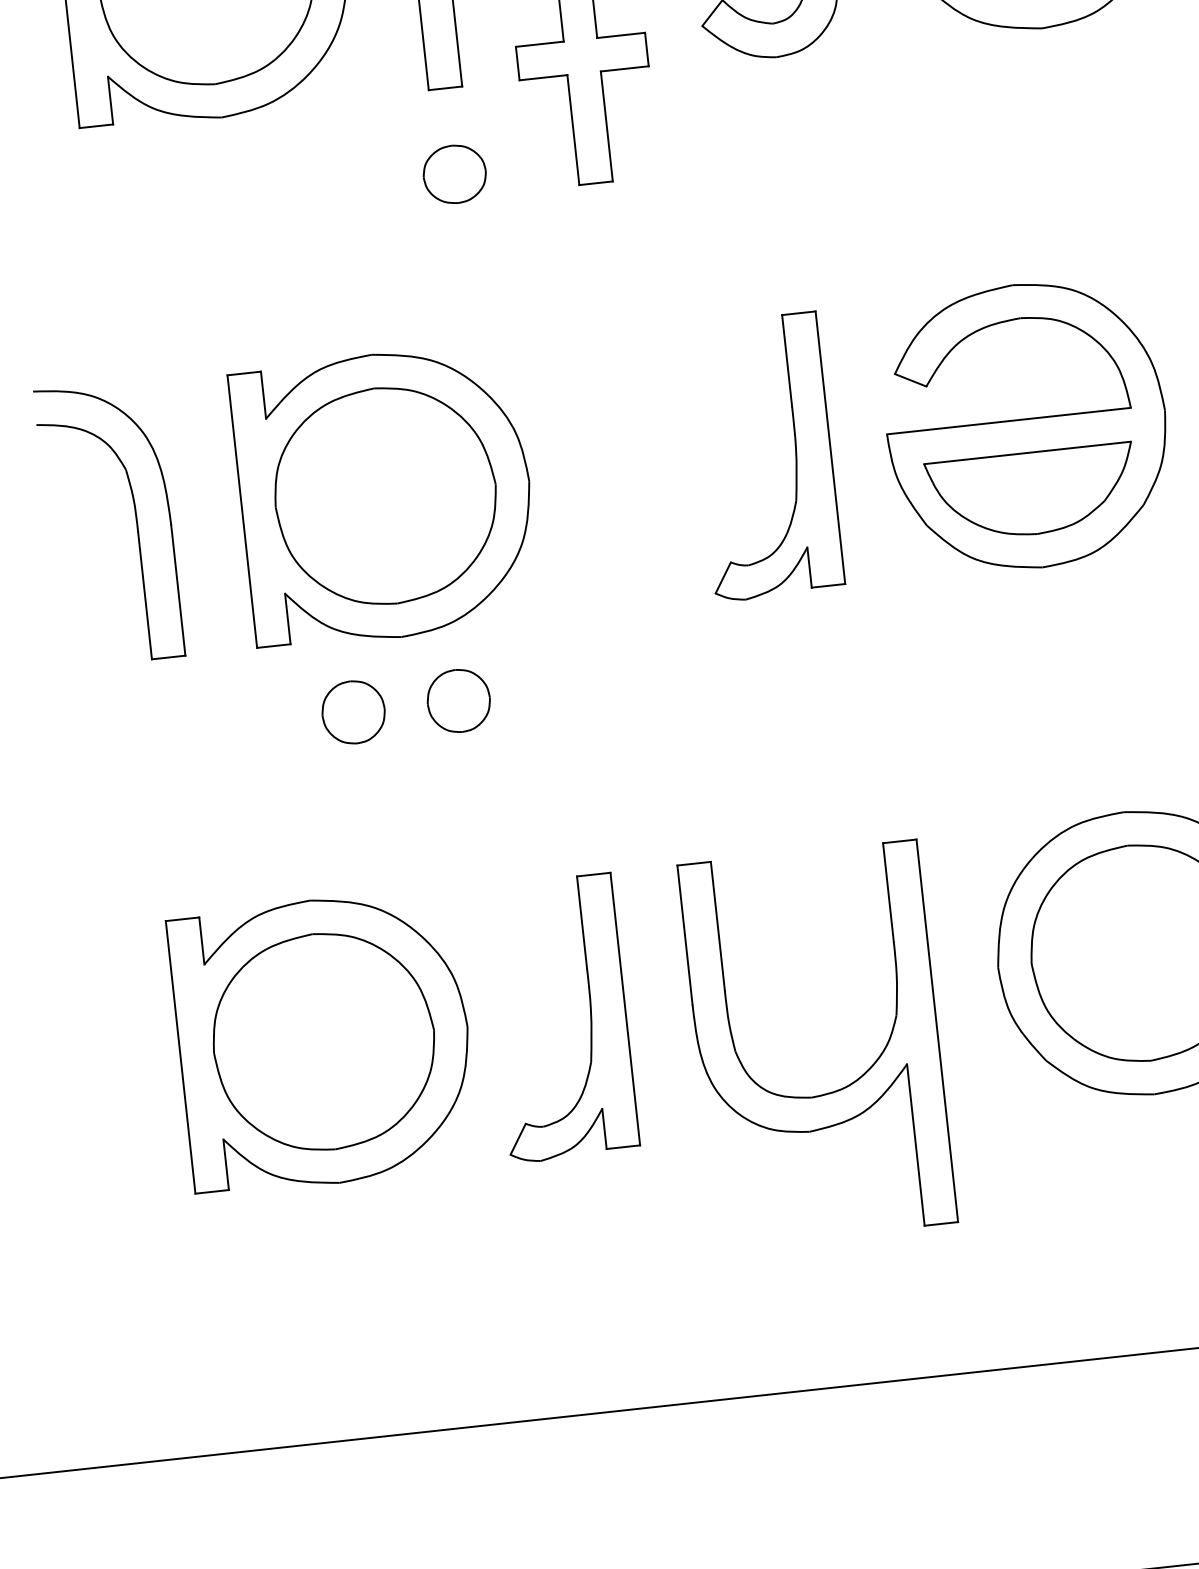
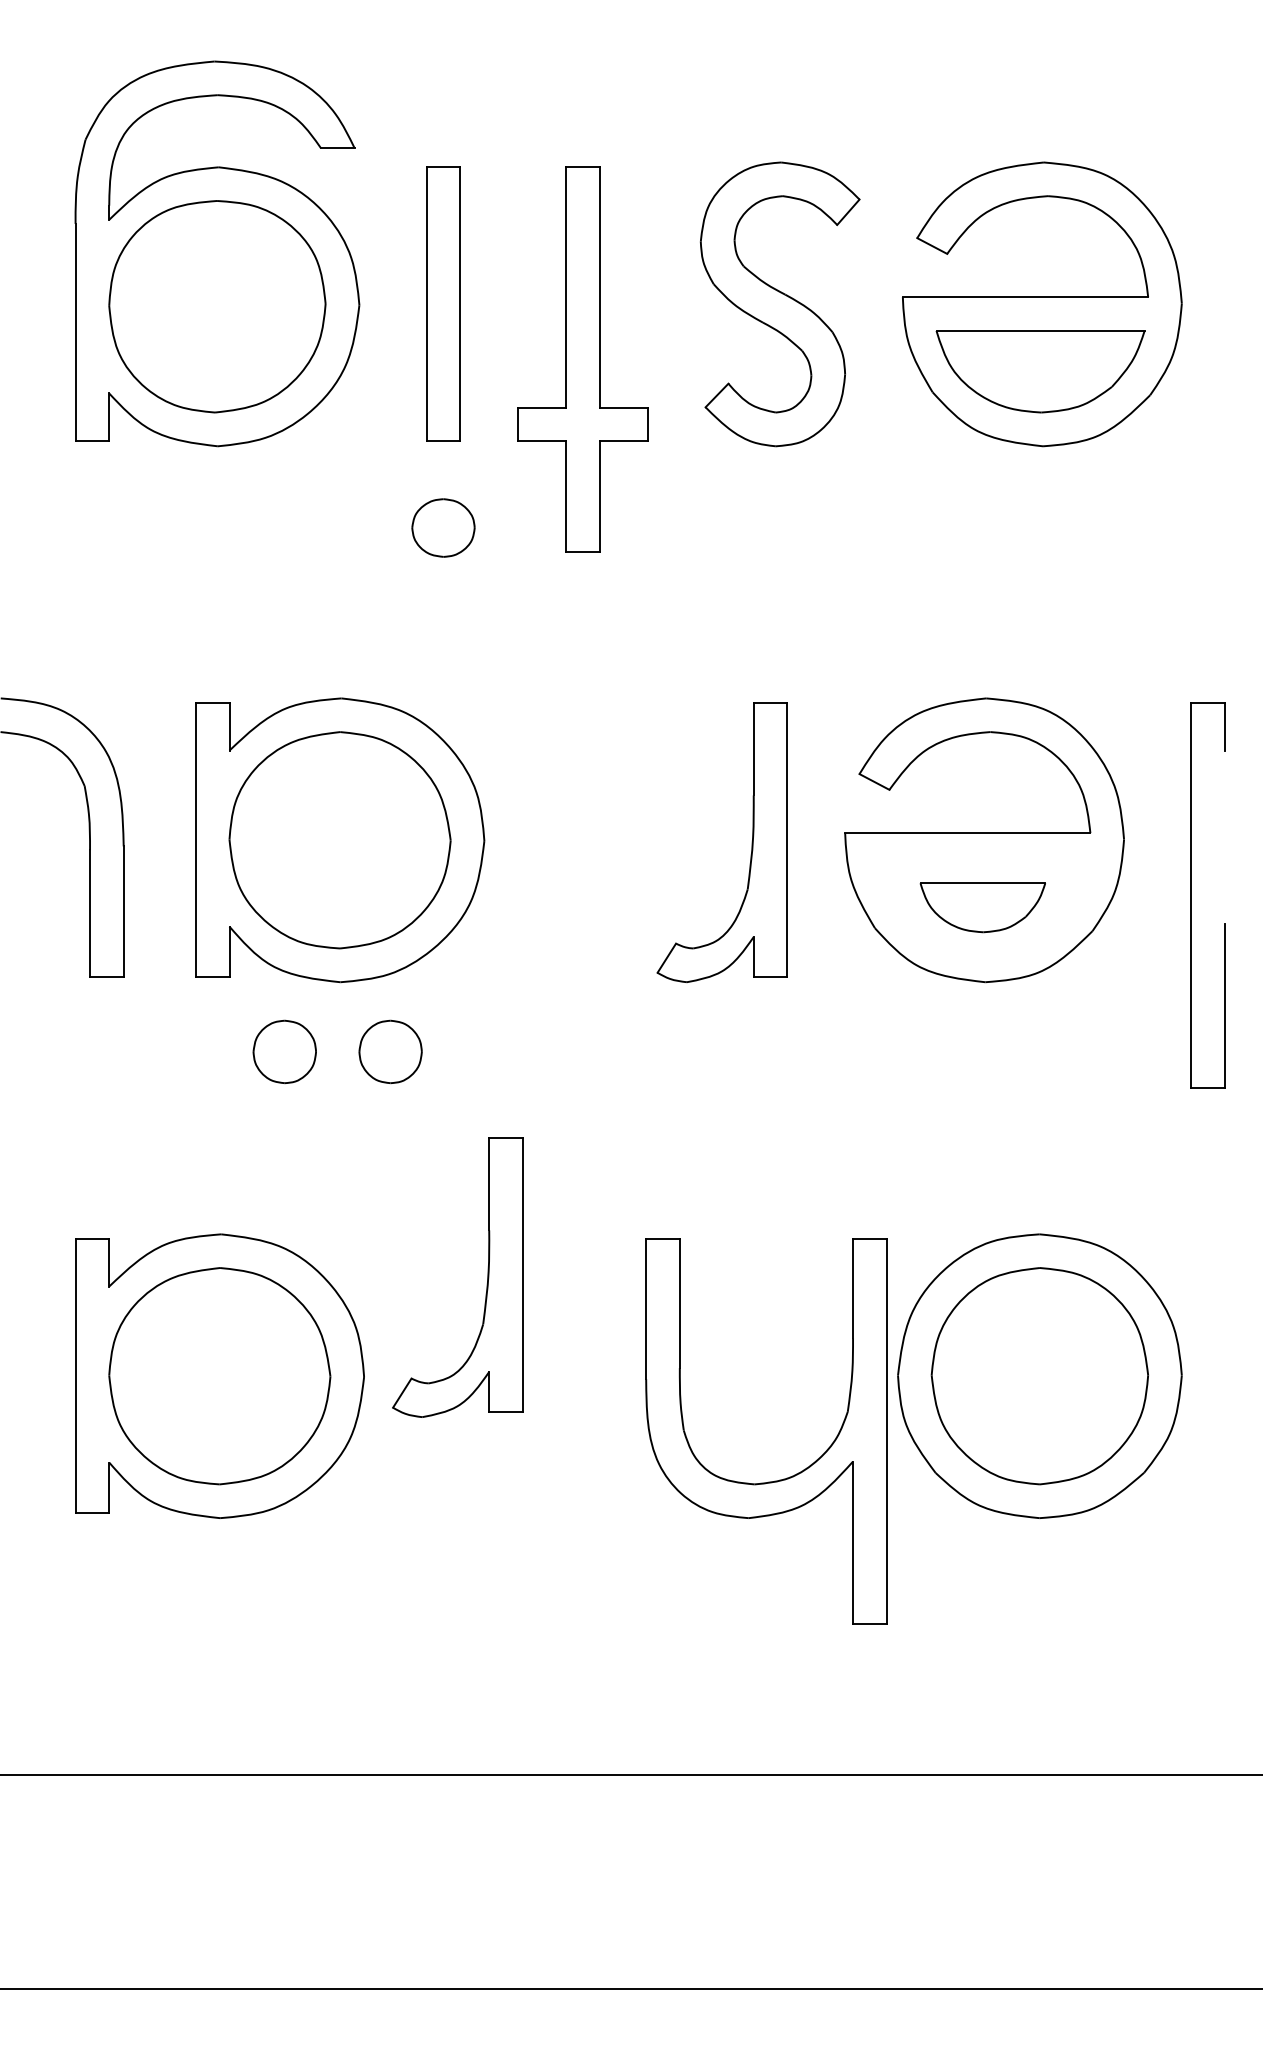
part: (1031, 493) -> (982, 907), size x0.6
part: (590, 1022) -> (486, 1284), moved
part: (831, 1091) -> (774, 1480), moved

